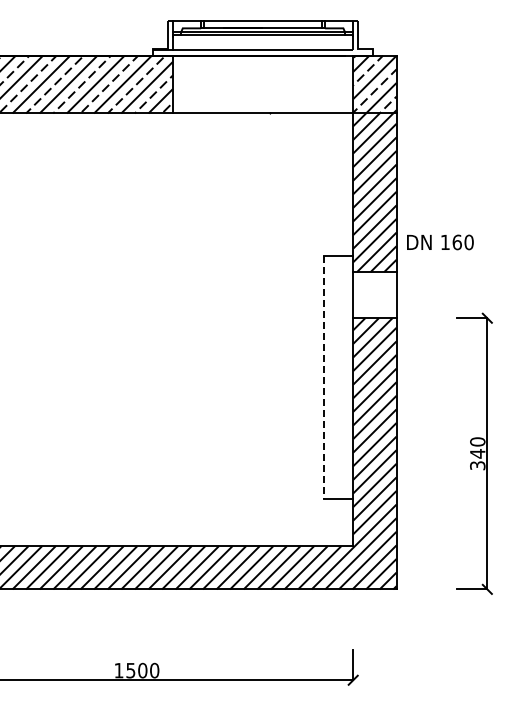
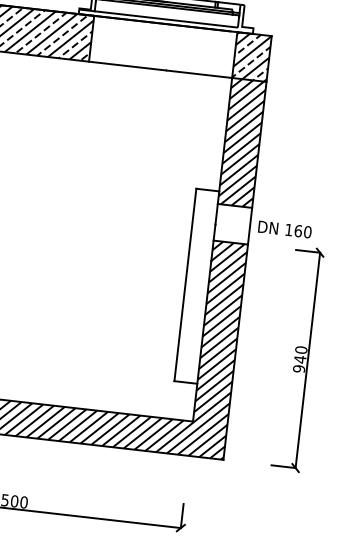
text: (440, 242) -> (285, 229), moved
line: (324, 377) -> (185, 285), dashed -> solid
text: (477, 465) -> (298, 368), 340 -> 940

